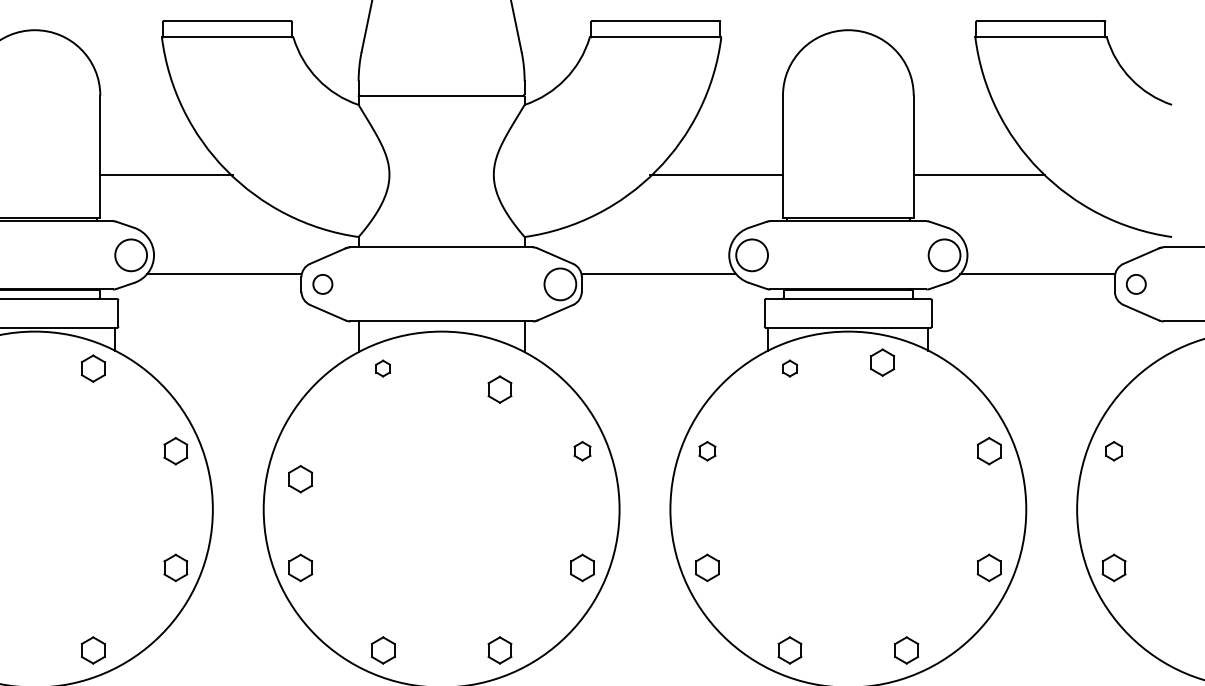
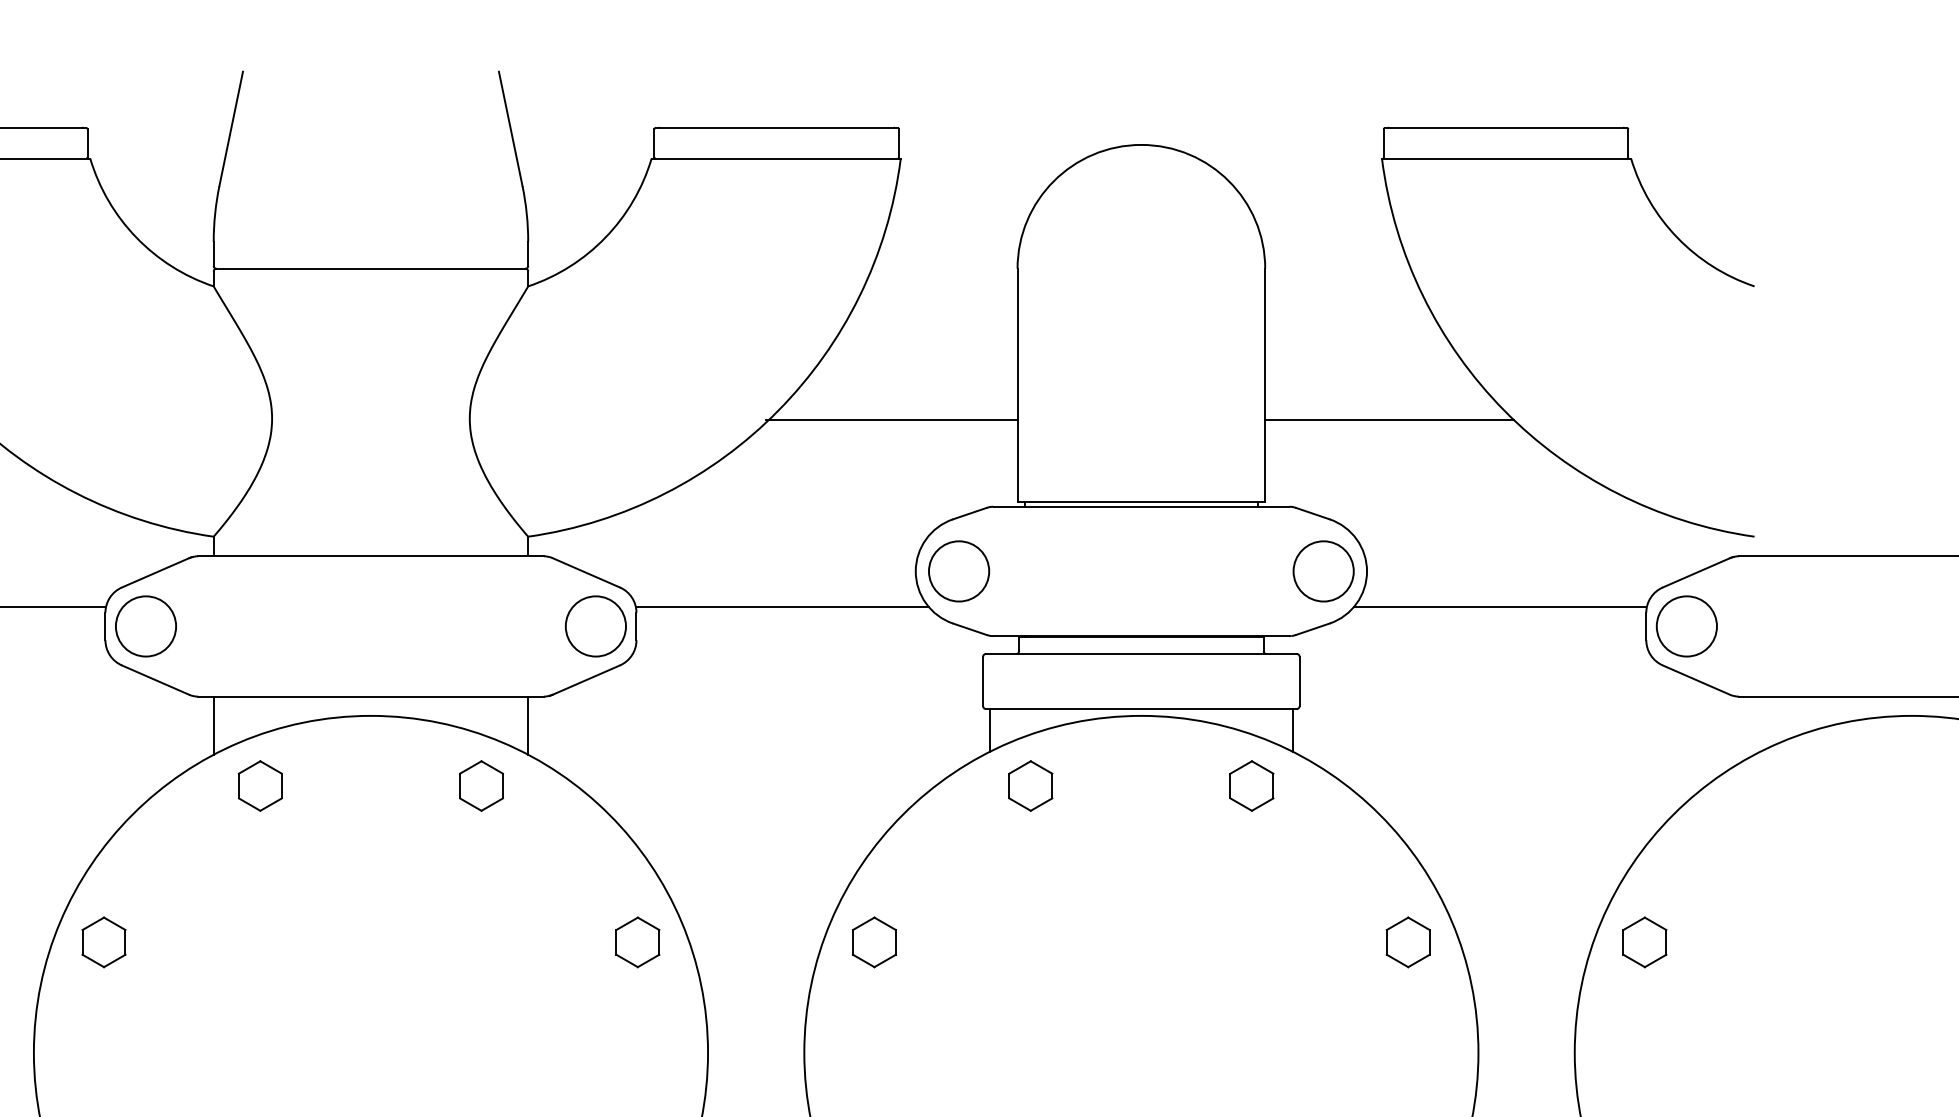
circle: (322, 284) -> (145, 626), size x1.67
circle: (1136, 284) -> (1687, 626), size x1.67
part: (882, 362) -> (1251, 785), moved
part: (382, 368) -> (258, 785), size x1.67
part: (789, 368) -> (1029, 785), size x1.67
part: (499, 389) -> (480, 785), moved
part: (582, 451) -> (637, 942), size x1.43
part: (707, 451) -> (874, 942), size x1.43
part: (1113, 451) -> (1643, 942), size x1.43
part: (300, 479) -> (103, 942), moved

